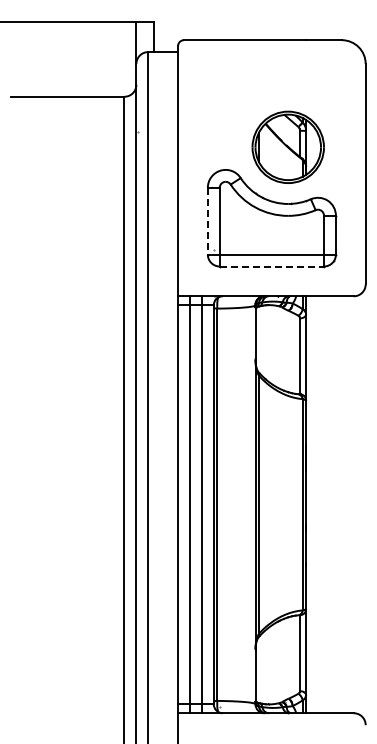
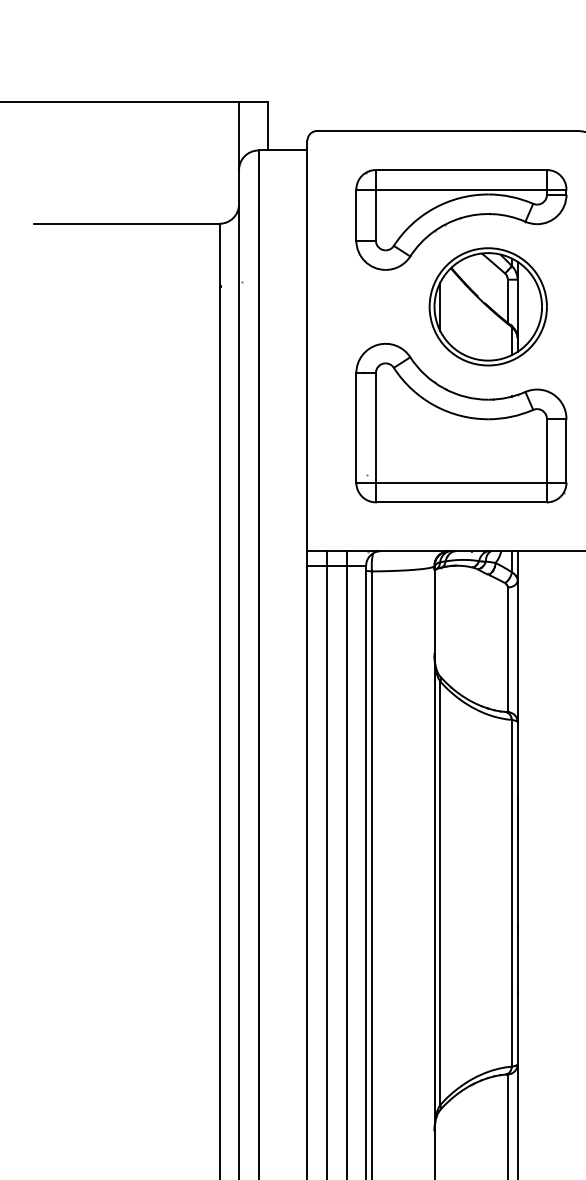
part: (272, 94) -> (462, 220), added
line: (207, 221) -> (355, 428), dashed -> solid
line: (272, 266) -> (462, 502), dashed -> solid

